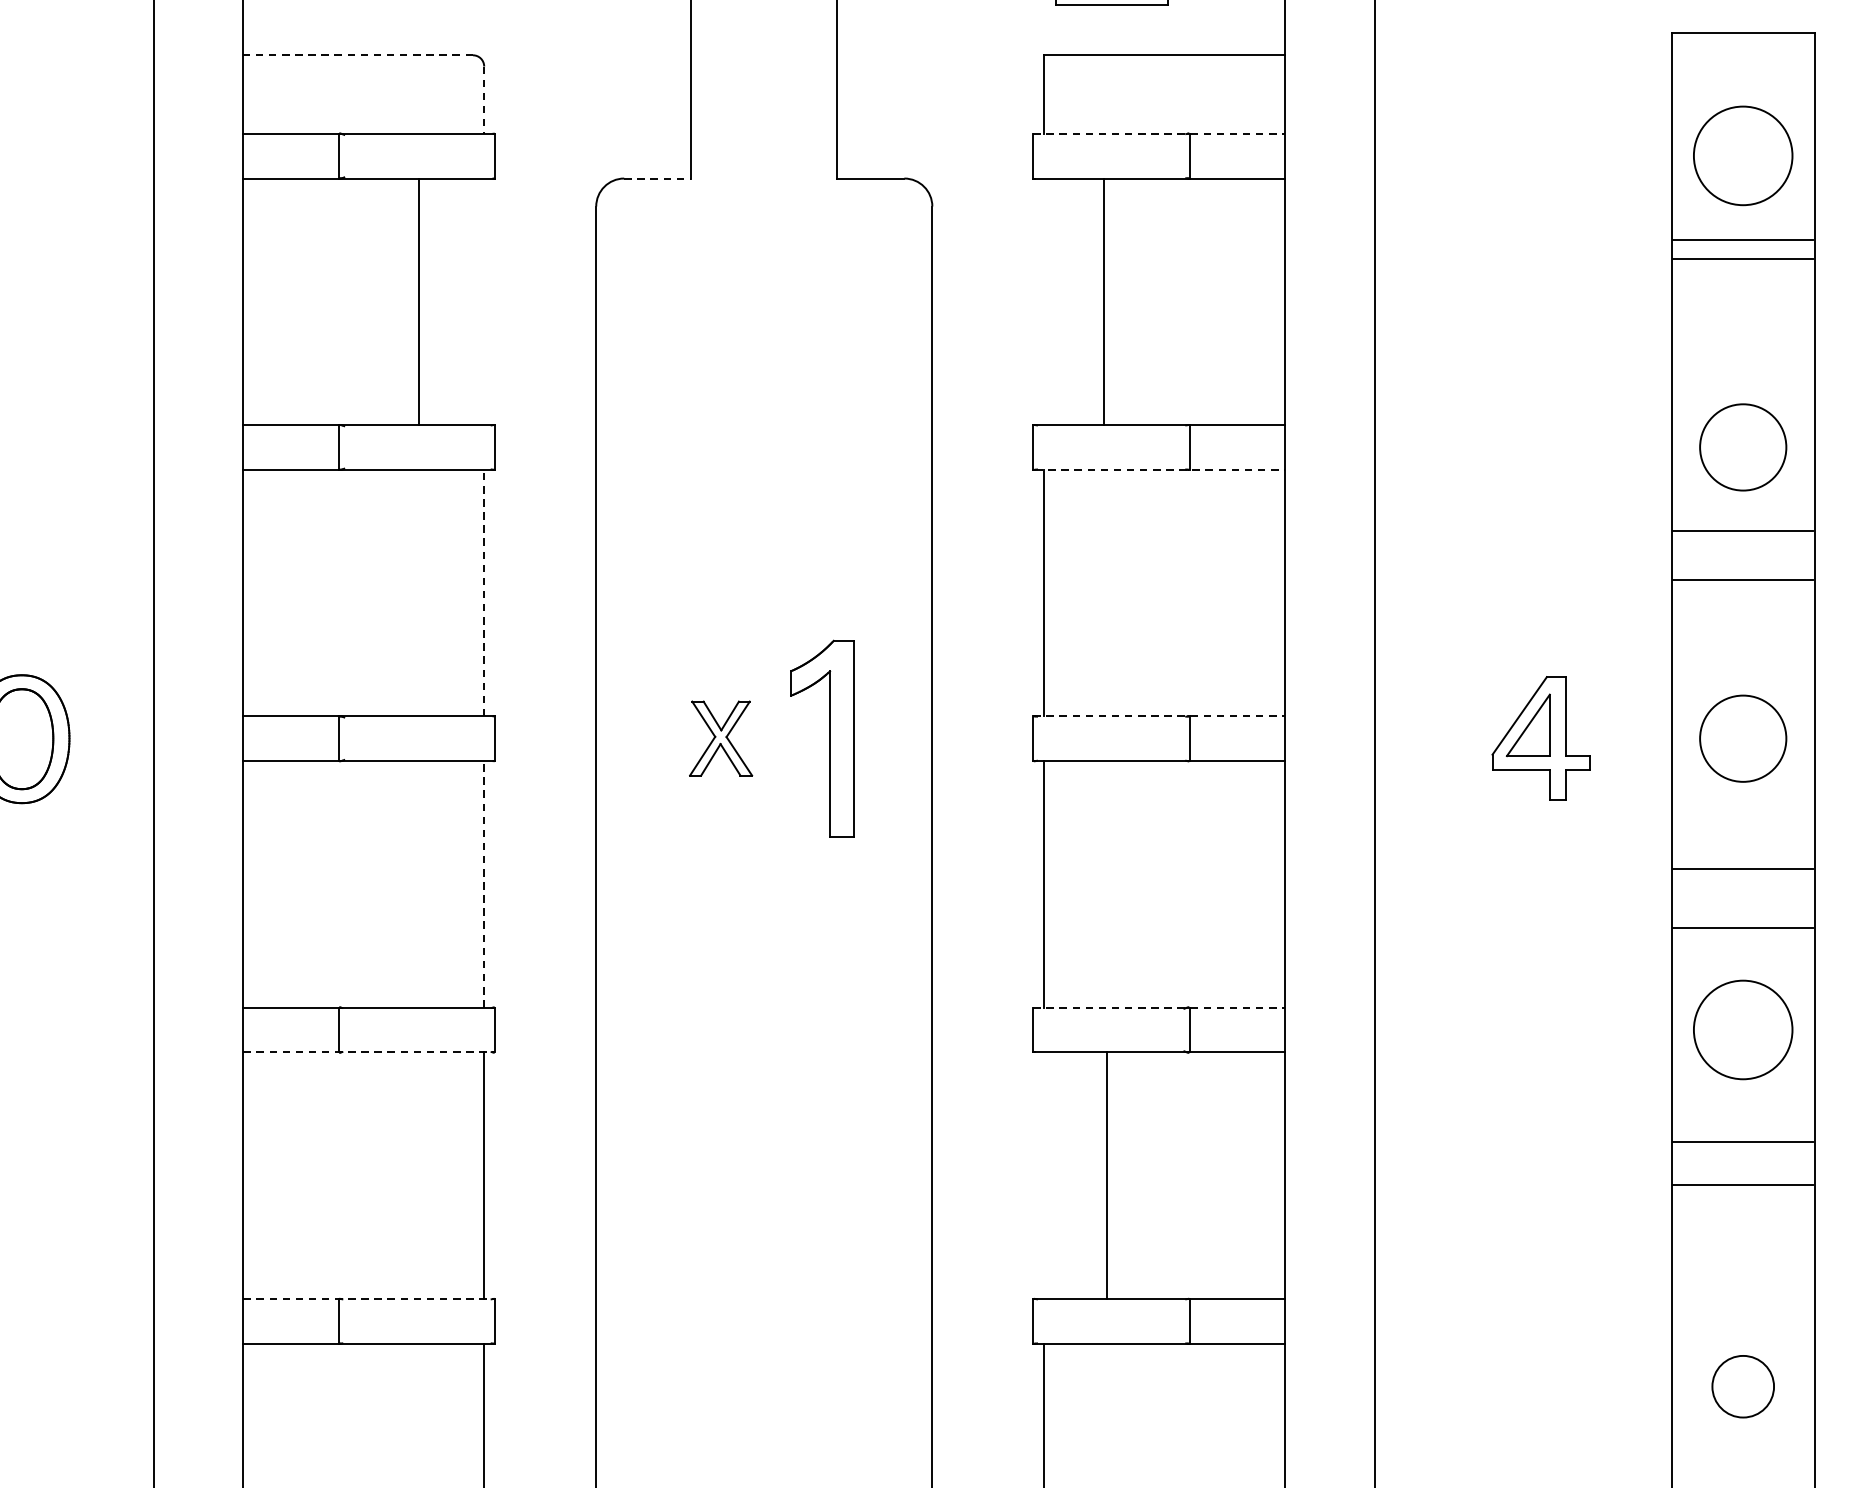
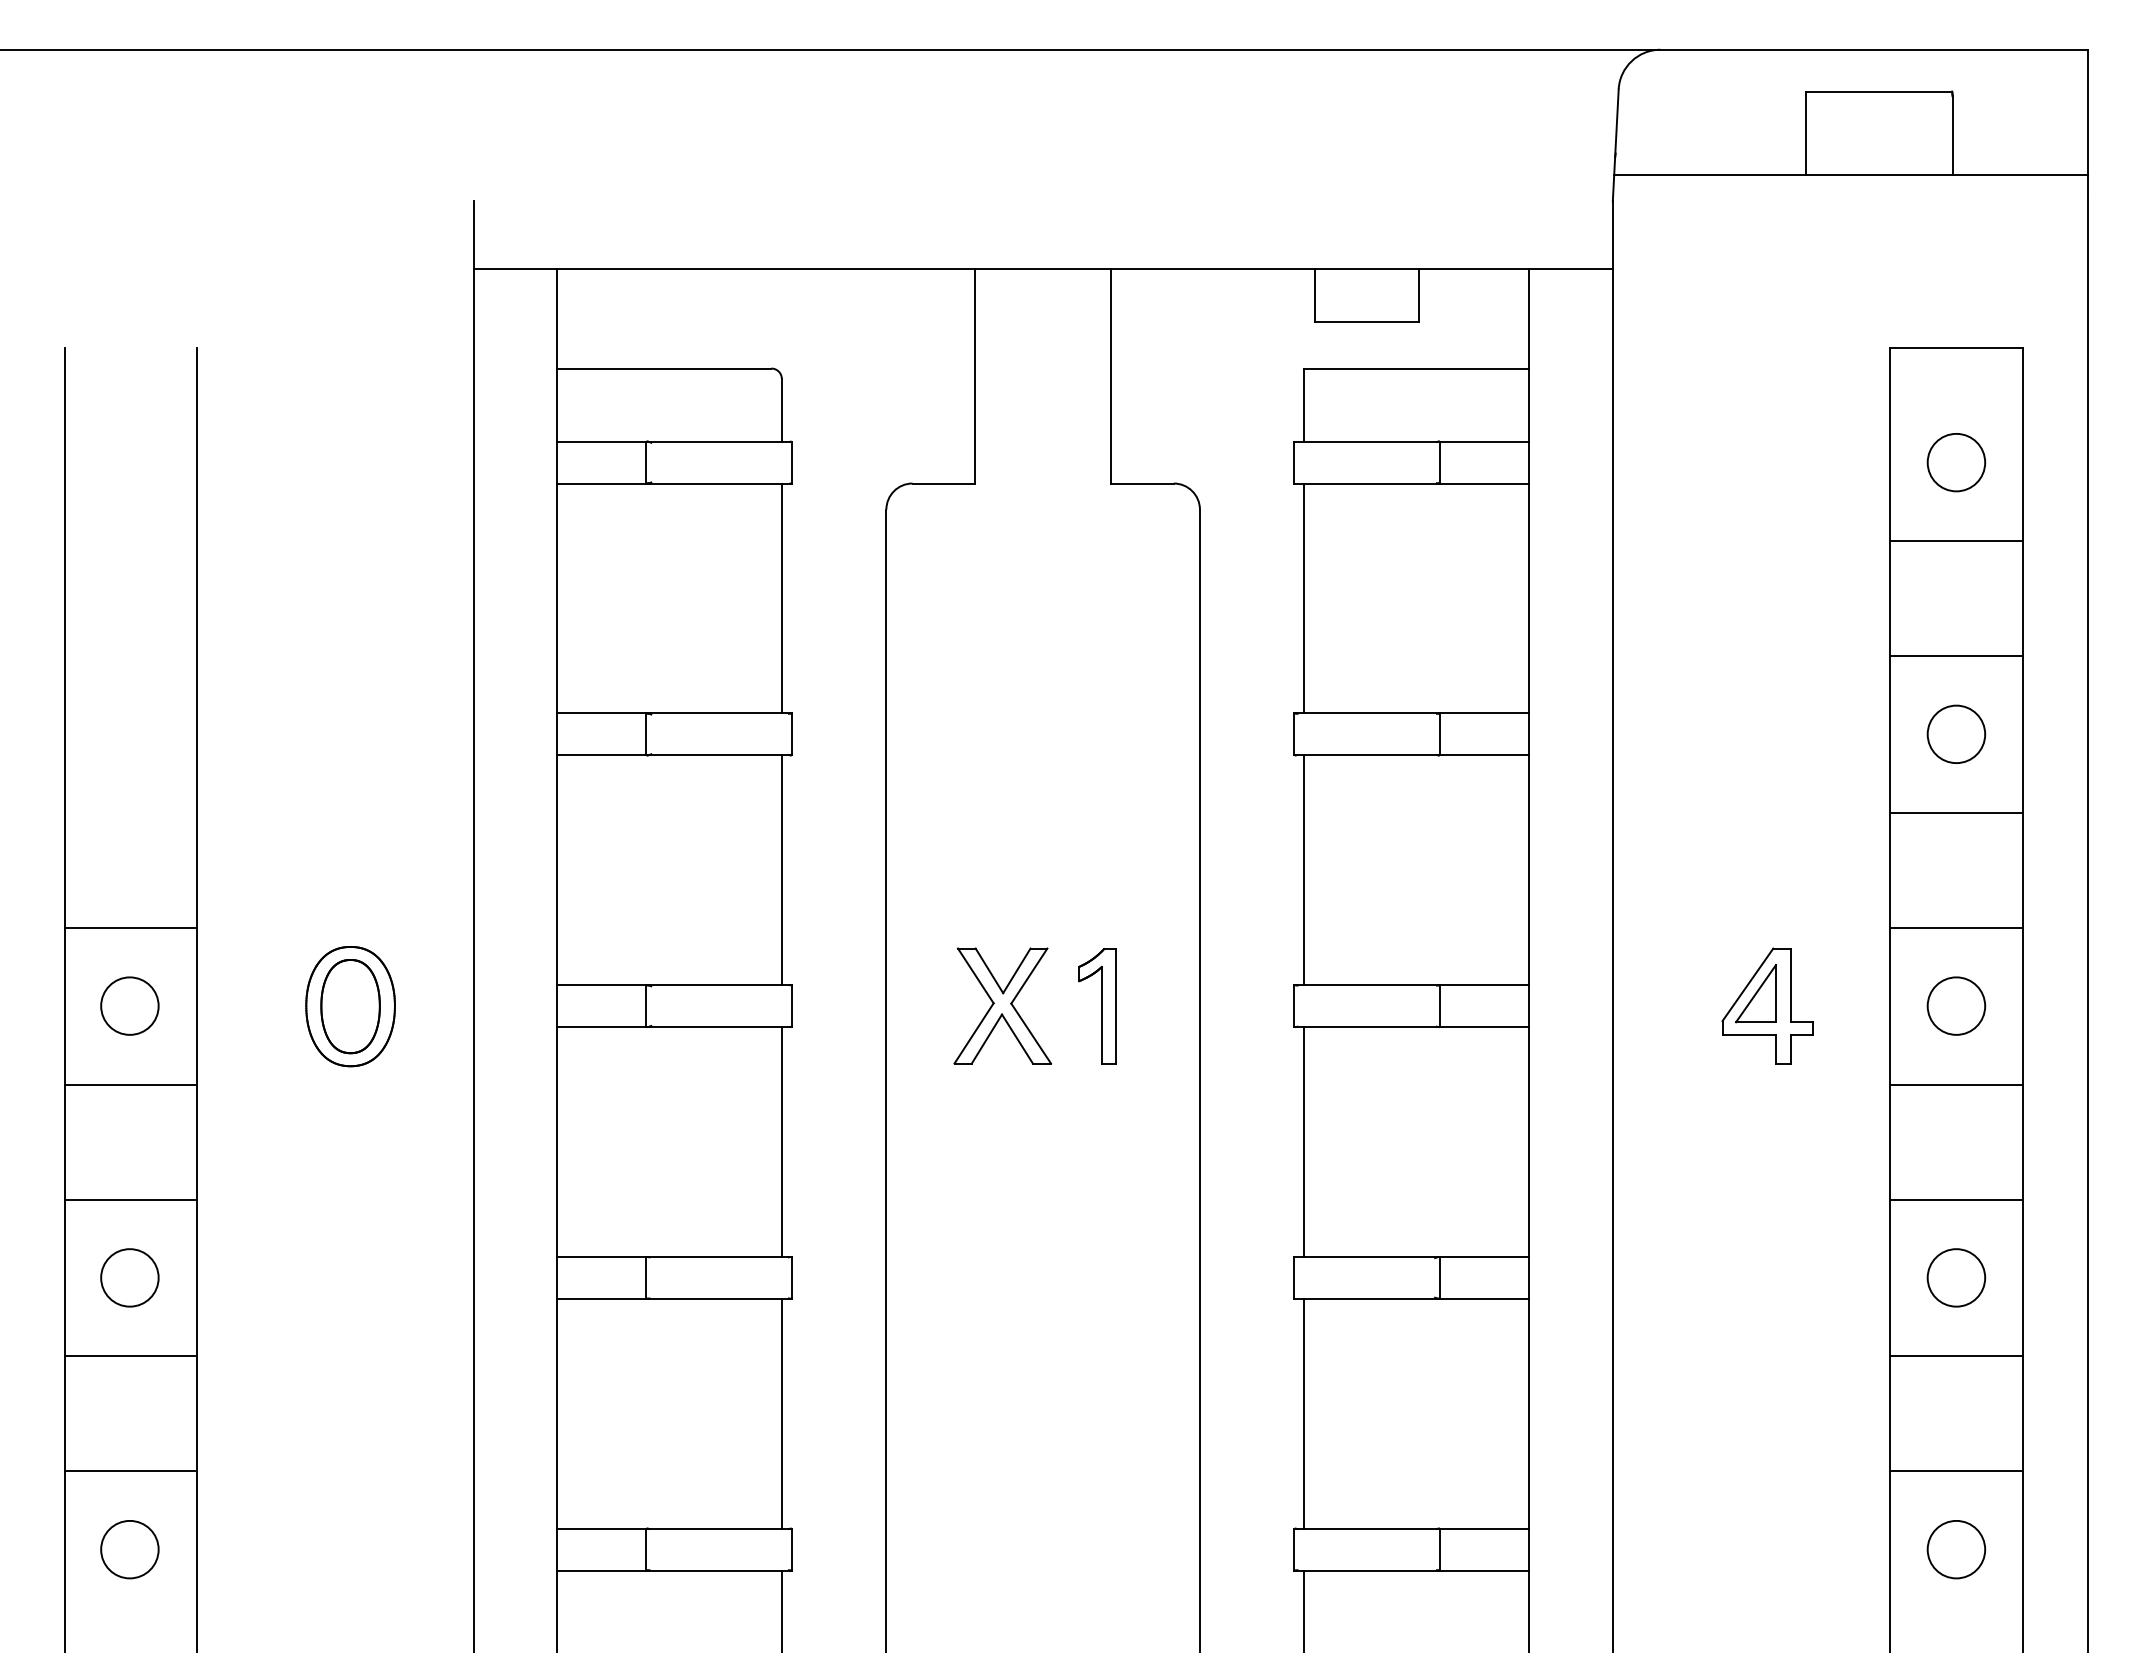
line: (357, 55) -> (663, 368), dashed -> solid
line: (483, 100) -> (781, 410), dashed -> solid
line: (1159, 133) -> (1411, 441), dashed -> solid
circle: (1743, 156) -> (1956, 462), size x0.62
line: (658, 178) -> (944, 483), dashed -> solid
line: (1743, 258) -> (1956, 655), moved
line: (418, 301) -> (781, 598), moved
line: (1104, 301) -> (1304, 598), moved
circle: (1743, 447) -> (1956, 734), size x0.71
line: (1160, 470) -> (1412, 755), dashed -> solid
line: (1743, 579) -> (1956, 927), moved
line: (483, 593) -> (781, 870), dashed -> solid
line: (1159, 716) -> (1411, 985), dashed -> solid
part: (720, 738) -> (1002, 1005), size x1.67
circle: (1743, 738) -> (1956, 1005), size x0.71
part: (822, 739) -> (1097, 1006), size x0.62
line: (1743, 868) -> (1956, 1199), moved
line: (483, 884) -> (781, 1142), dashed -> solid
line: (1743, 927) -> (1956, 1084), moved
line: (1159, 1008) -> (1411, 1257), dashed -> solid
circle: (1743, 1029) -> (1956, 1277), size x0.62
line: (369, 1052) -> (674, 1298), dashed -> solid
line: (1743, 1142) -> (1956, 1471), moved
line: (1106, 1175) -> (1304, 1413), moved
line: (1743, 1185) -> (1956, 1356), moved
line: (368, 1298) -> (673, 1528), dashed -> solid
circle: (1743, 1386) -> (1956, 1549), moved

